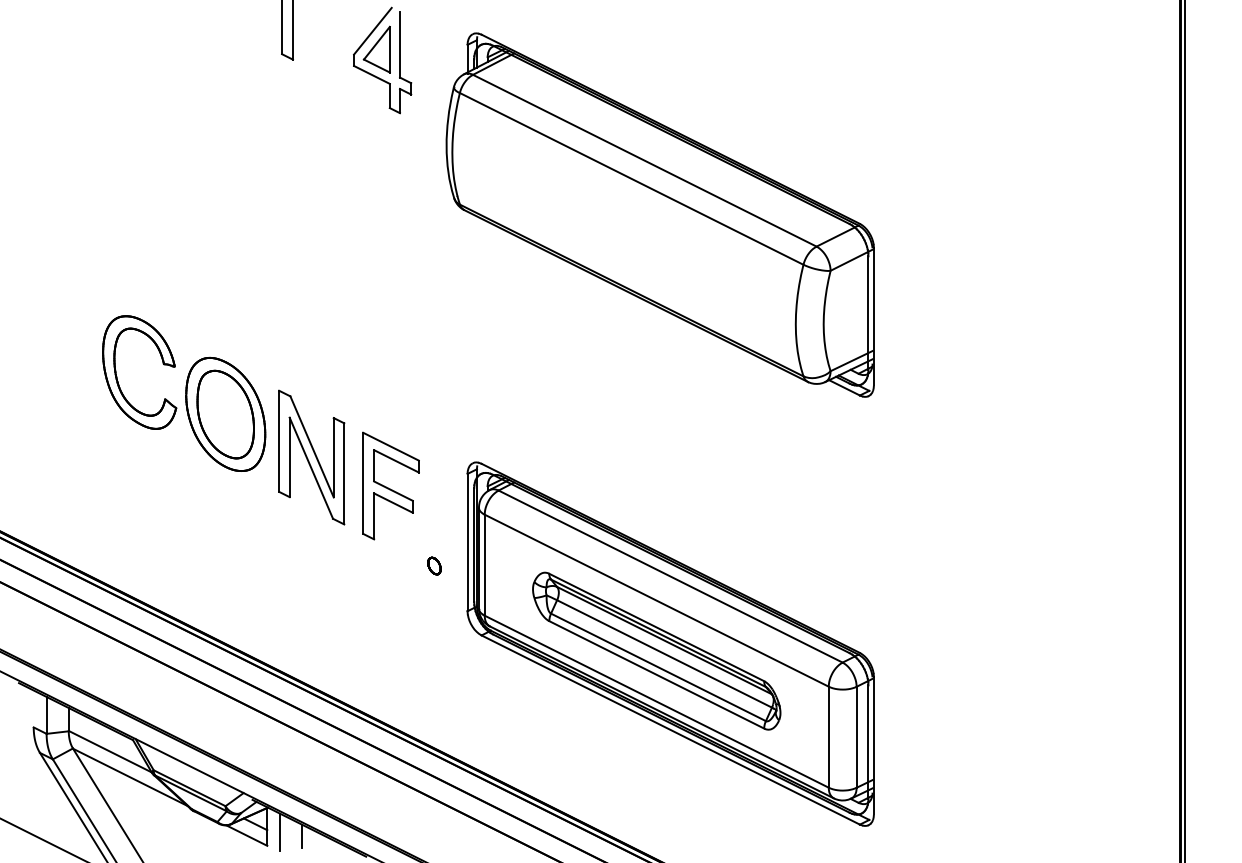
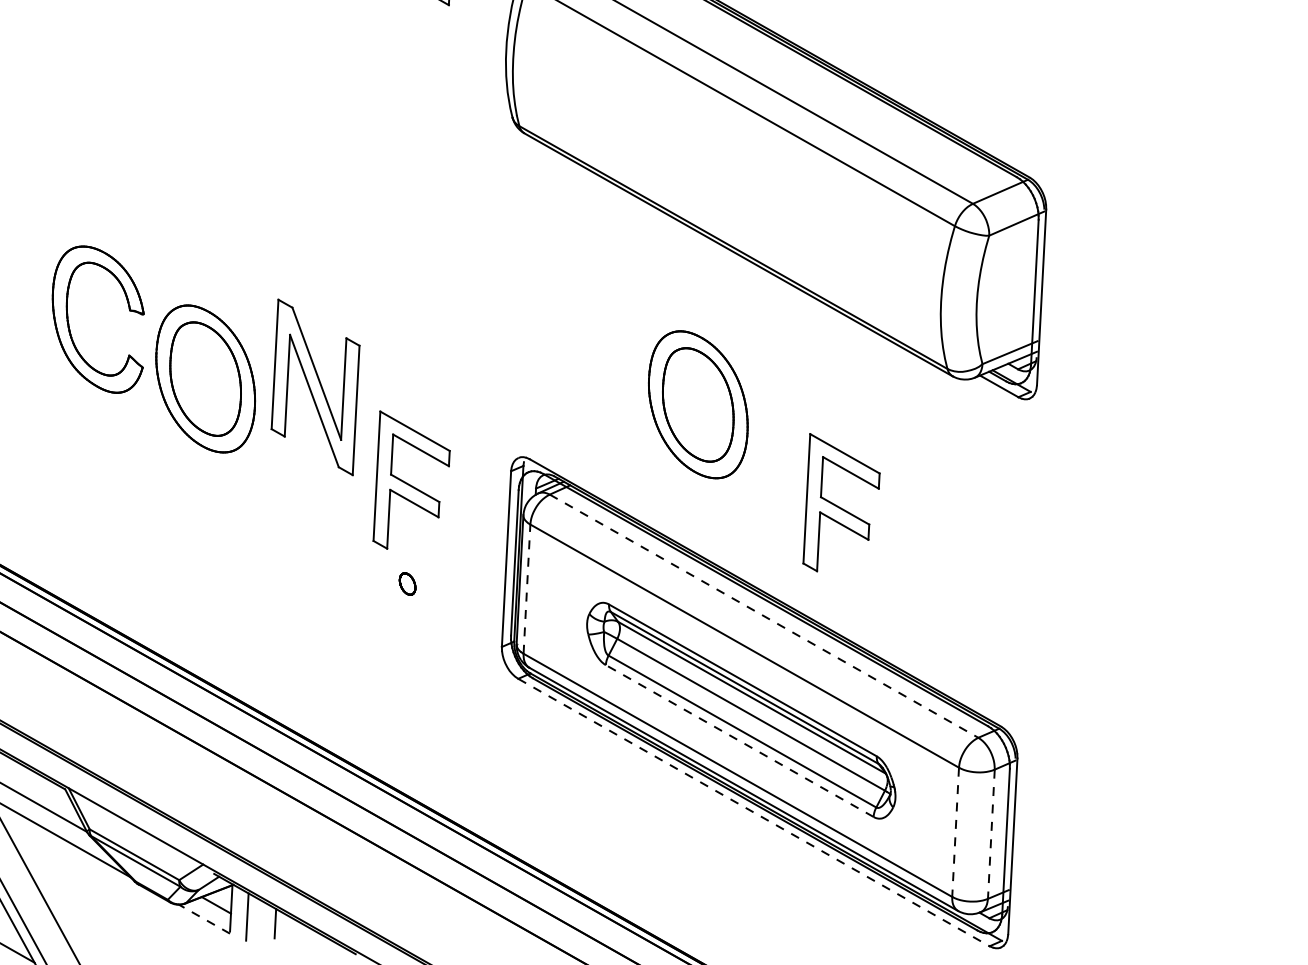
part: (610, 413) -> (698, 403), added
part: (311, 457) -> (315, 387), moved
part: (726, 485) -> (841, 503), added
part: (434, 565) -> (407, 583), moved
line: (484, 565) -> (526, 589), solid -> dashed
line: (671, 576) -> (765, 616), solid -> dashed
line: (656, 674) -> (739, 740), solid -> dashed
line: (671, 730) -> (754, 813), solid -> dashed
line: (828, 737) -> (955, 832), solid -> dashed
line: (856, 737) -> (991, 834), solid -> dashed
line: (246, 835) -> (204, 919), solid -> dashed

